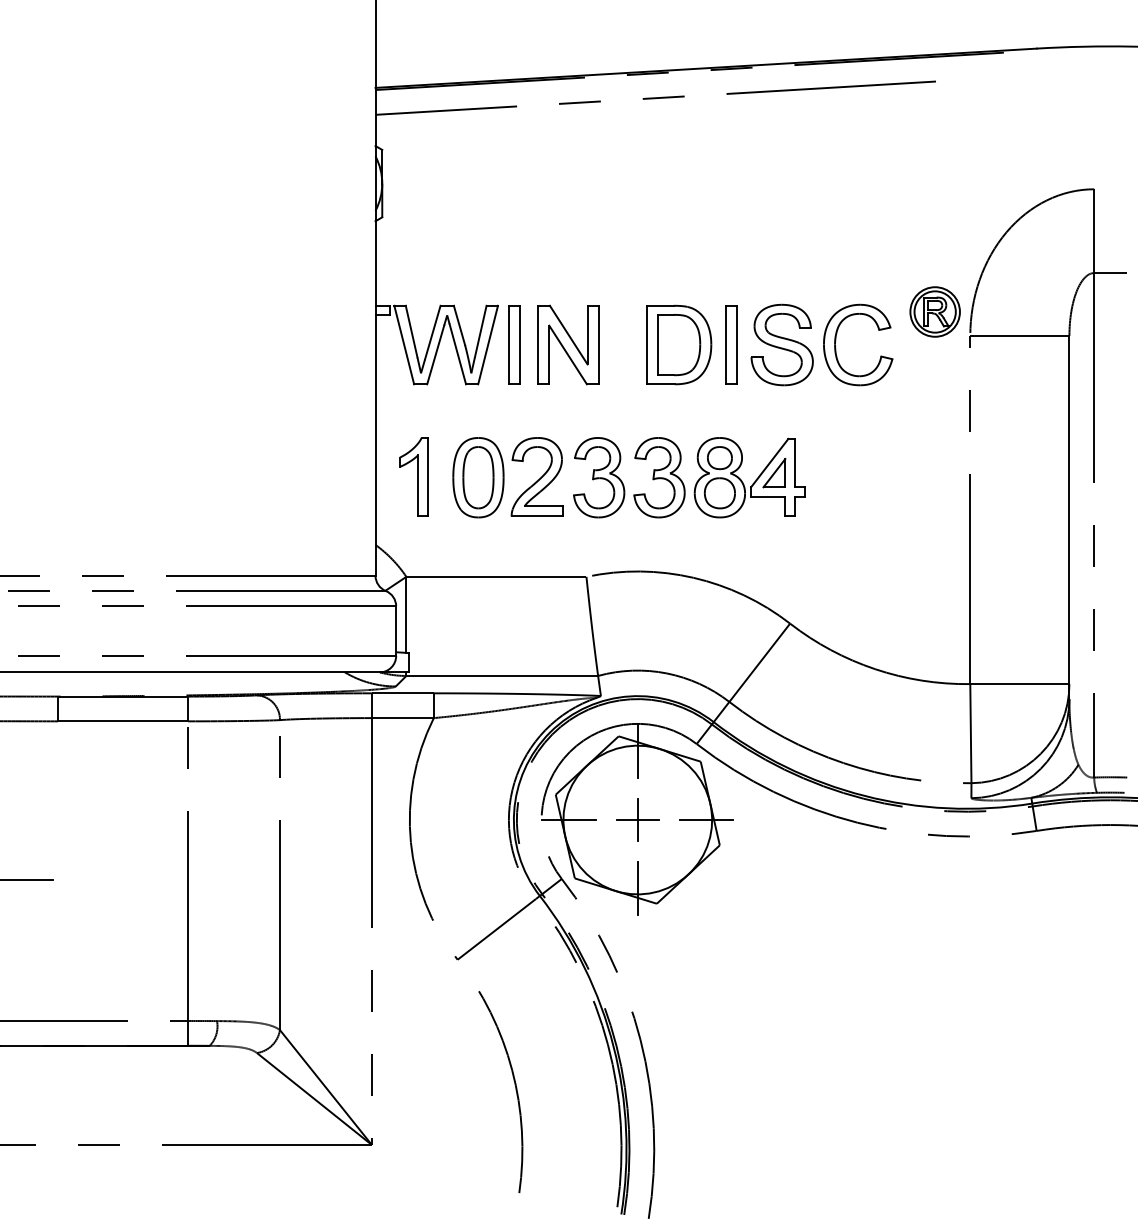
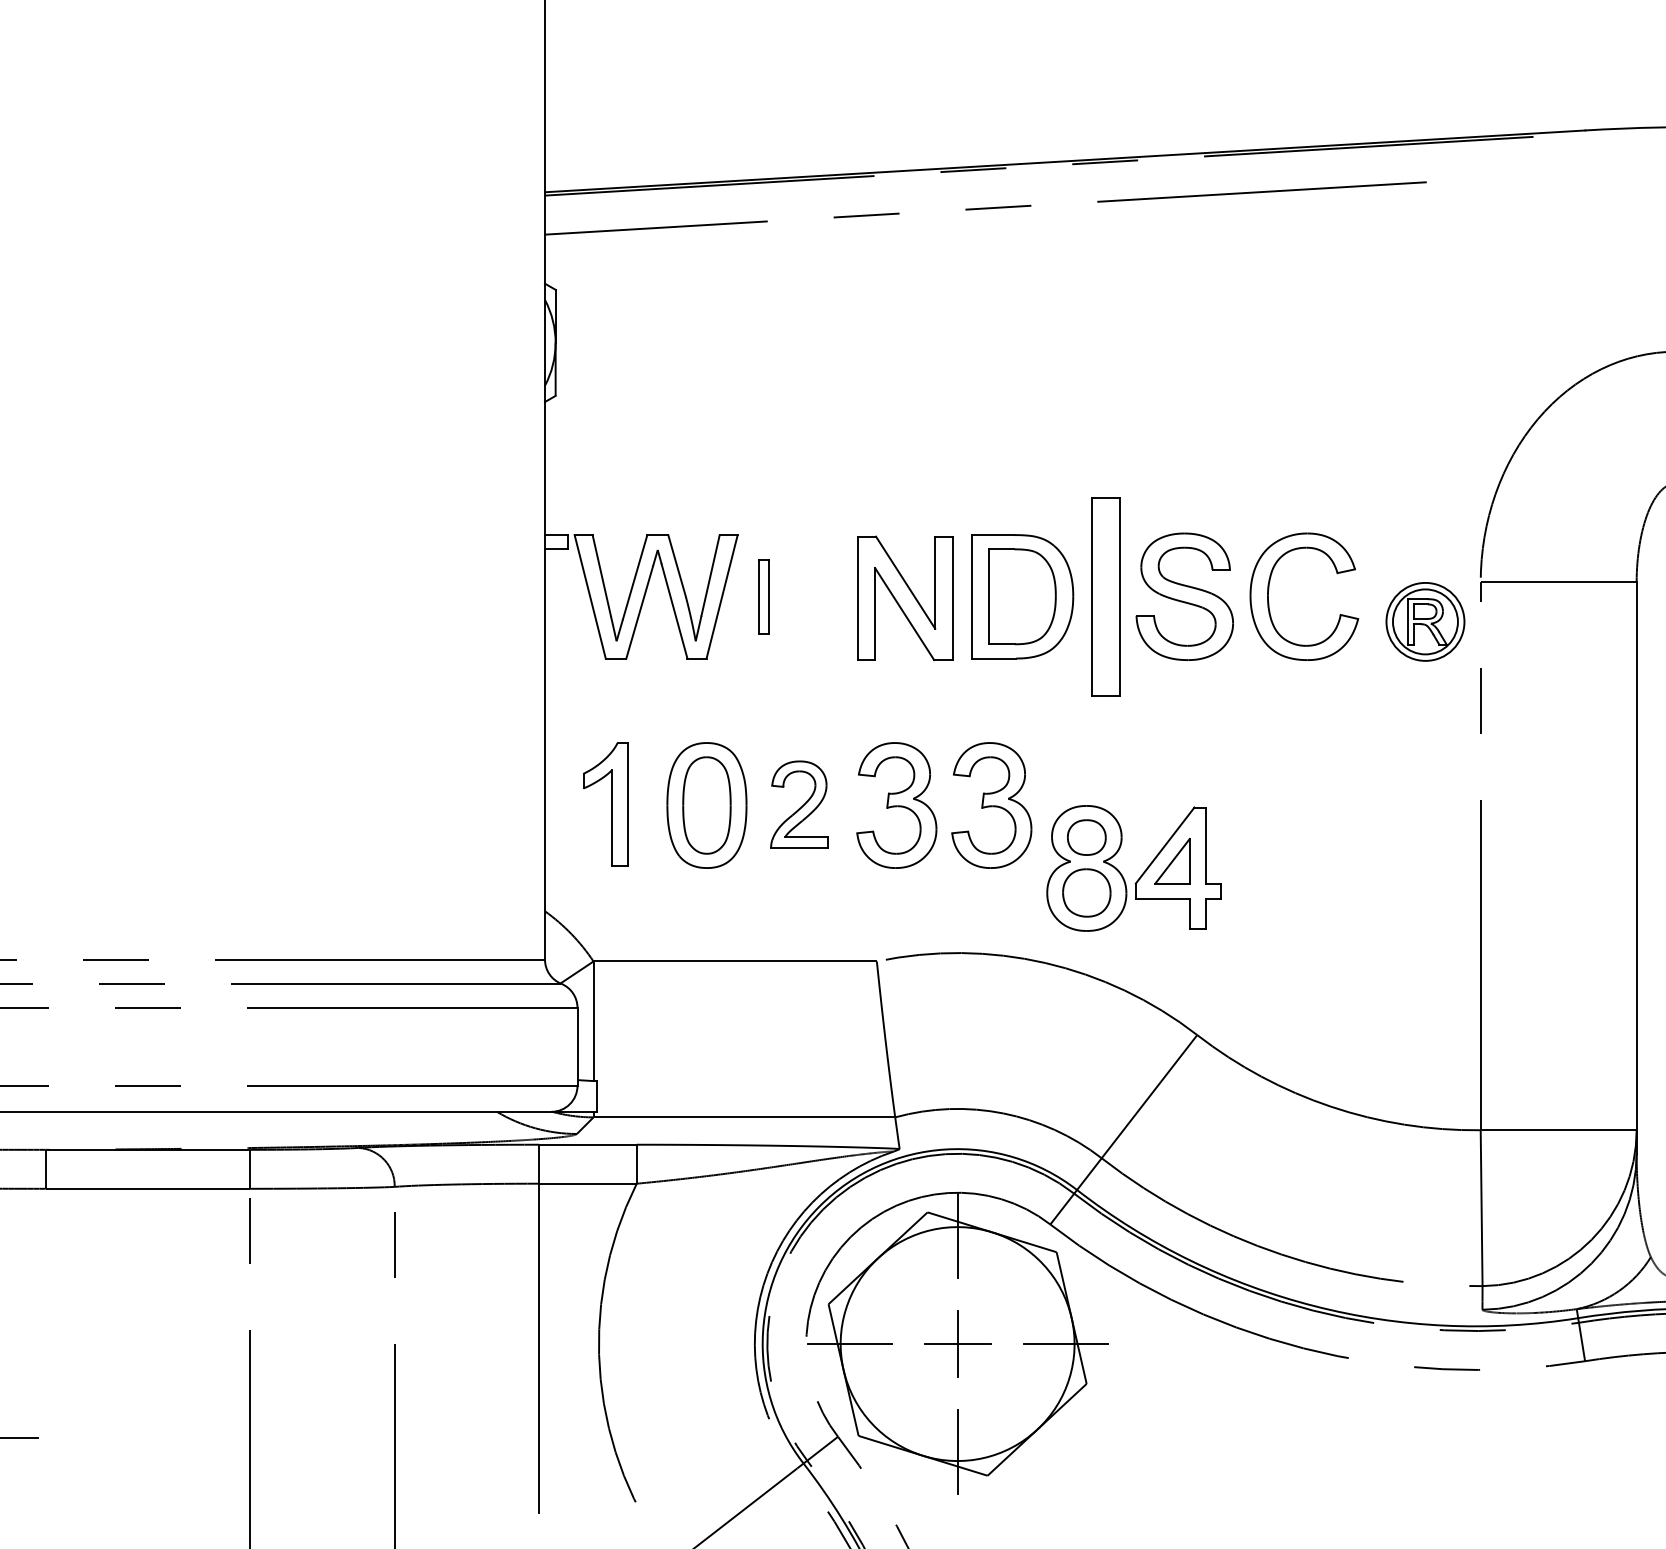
part: (934, 311) -> (1424, 621), moved
part: (514, 344) -> (763, 595), size x0.6
part: (568, 344) -> (905, 597), moved
part: (731, 344) -> (1105, 595), size x1.6
part: (536, 476) -> (798, 803), size x0.7
part: (755, 479) -> (1142, 871), moved

